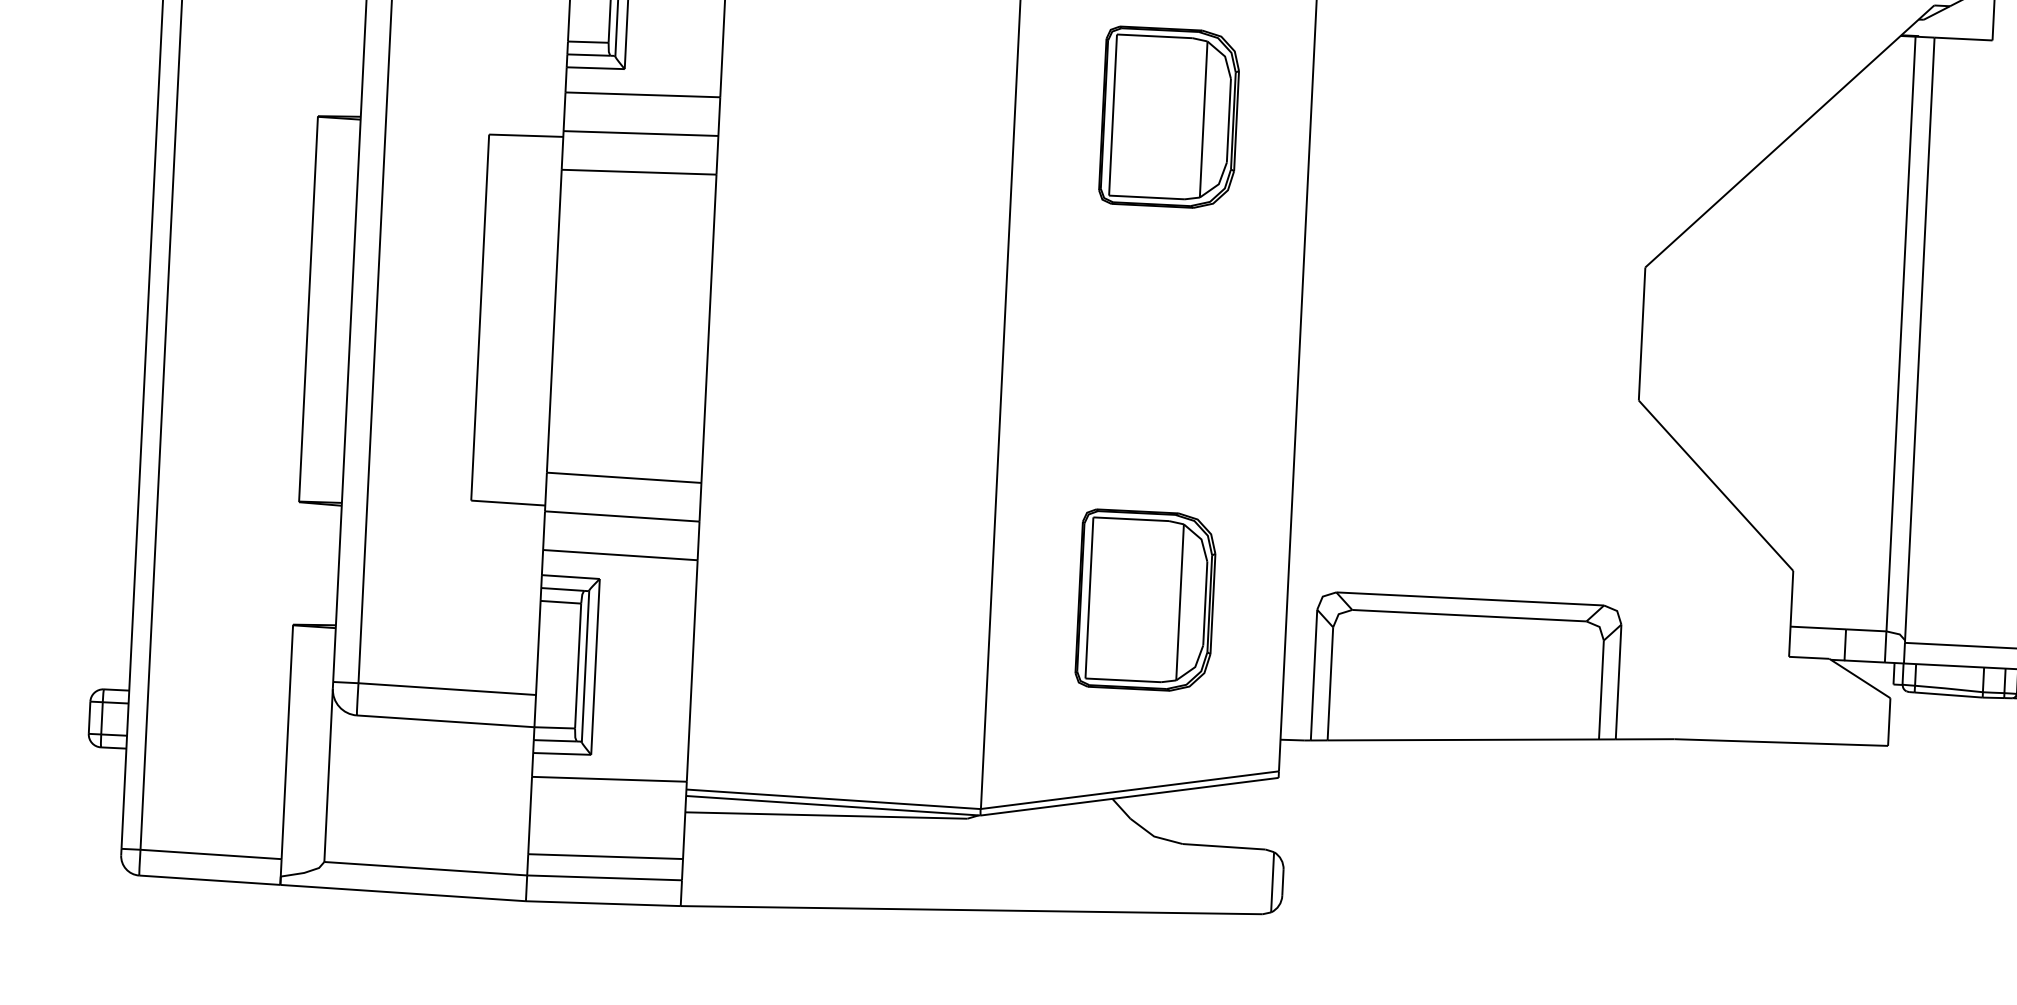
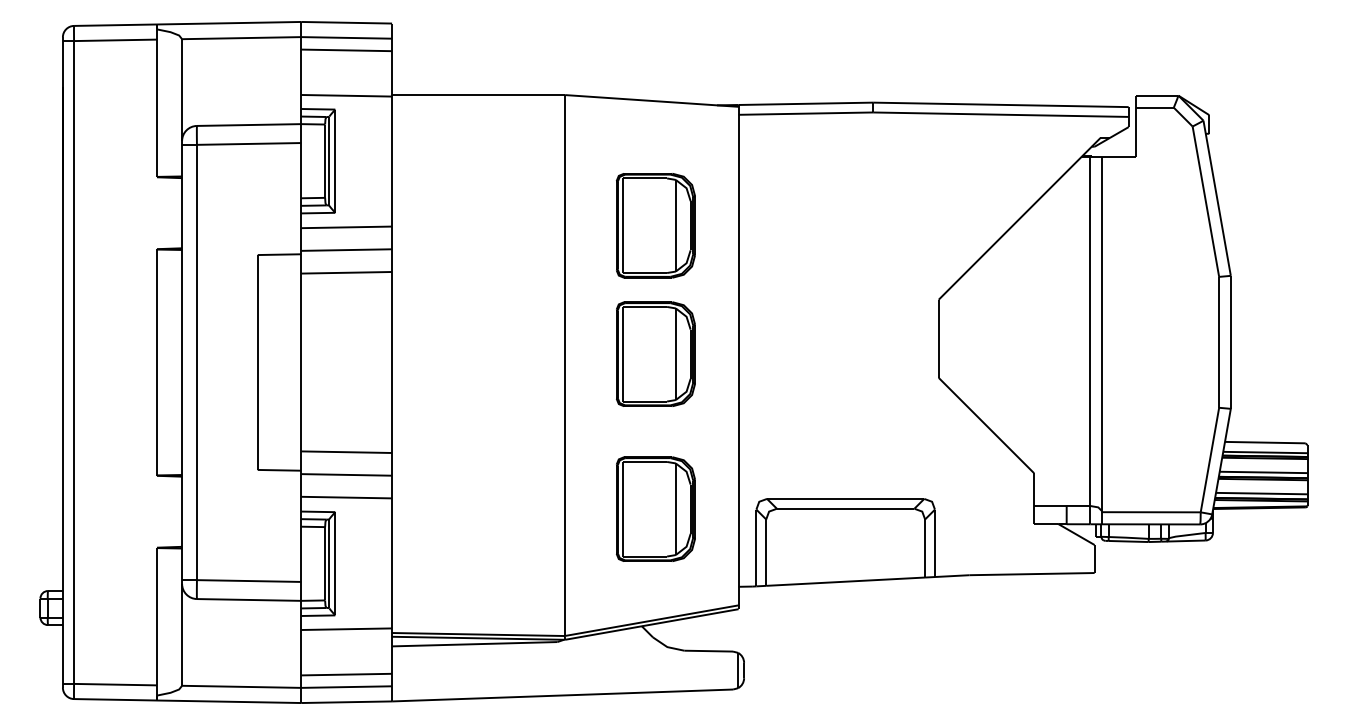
part: (1158, 335) -> (655, 353), added

